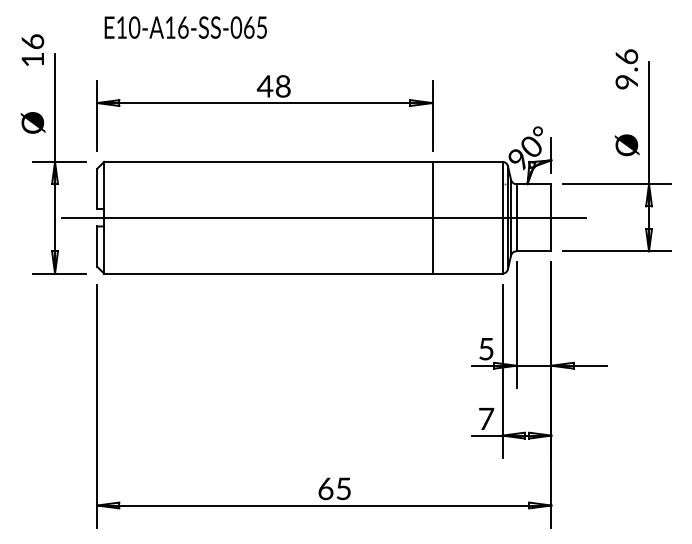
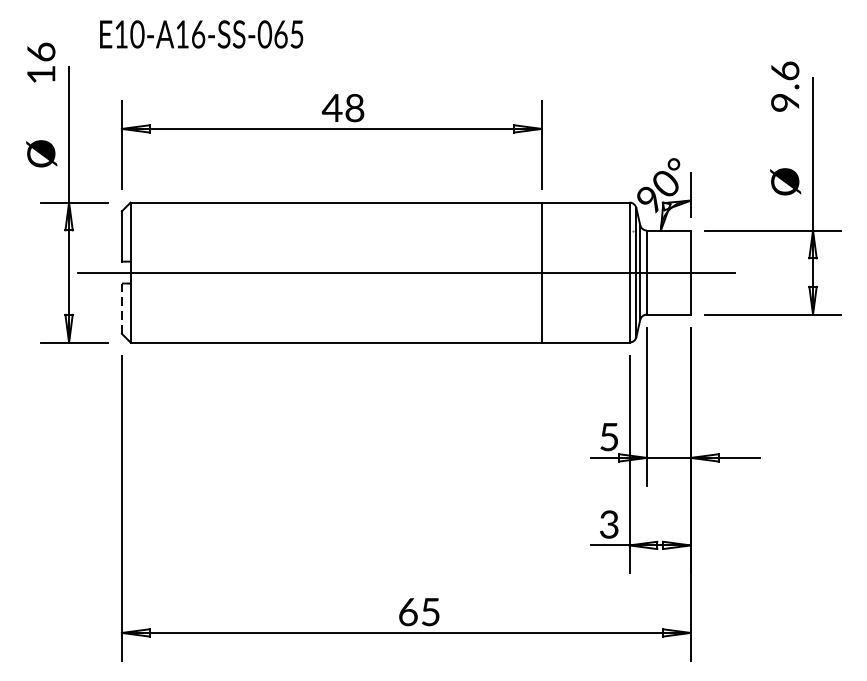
text: (185, 27) -> (201, 34), moved
line: (97, 247) -> (122, 309), solid -> dashed
text: (486, 418) -> (609, 523), 7 -> 3

